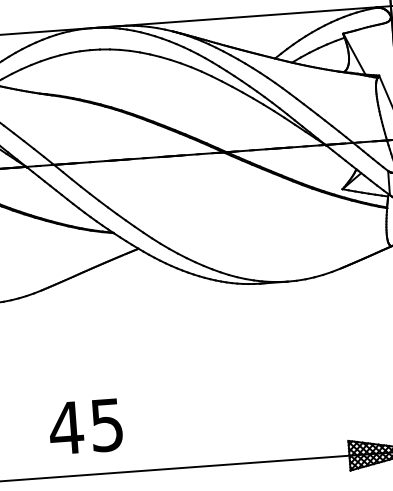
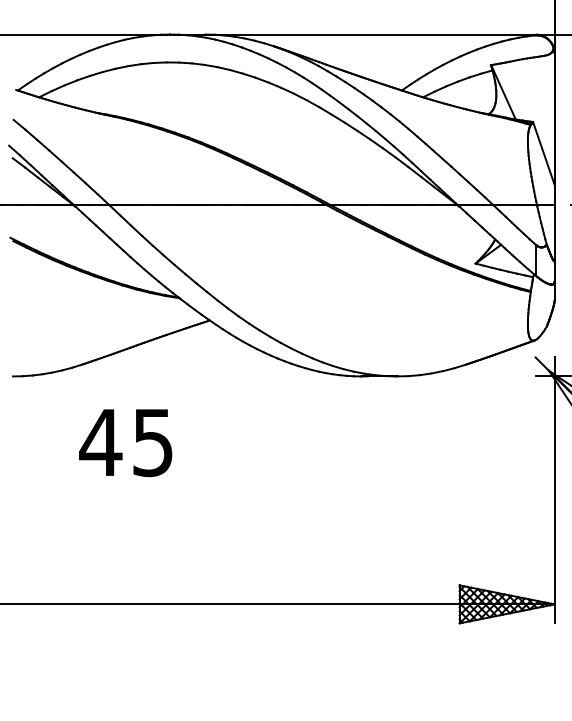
text: (85, 427) -> (125, 443), moved

